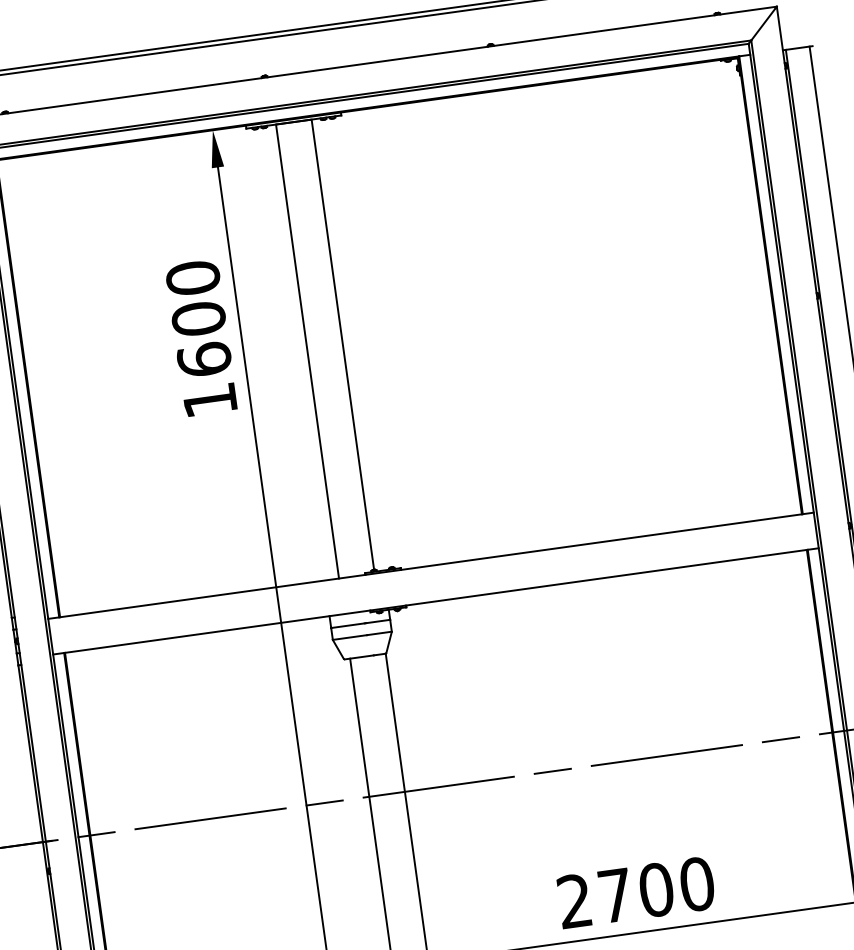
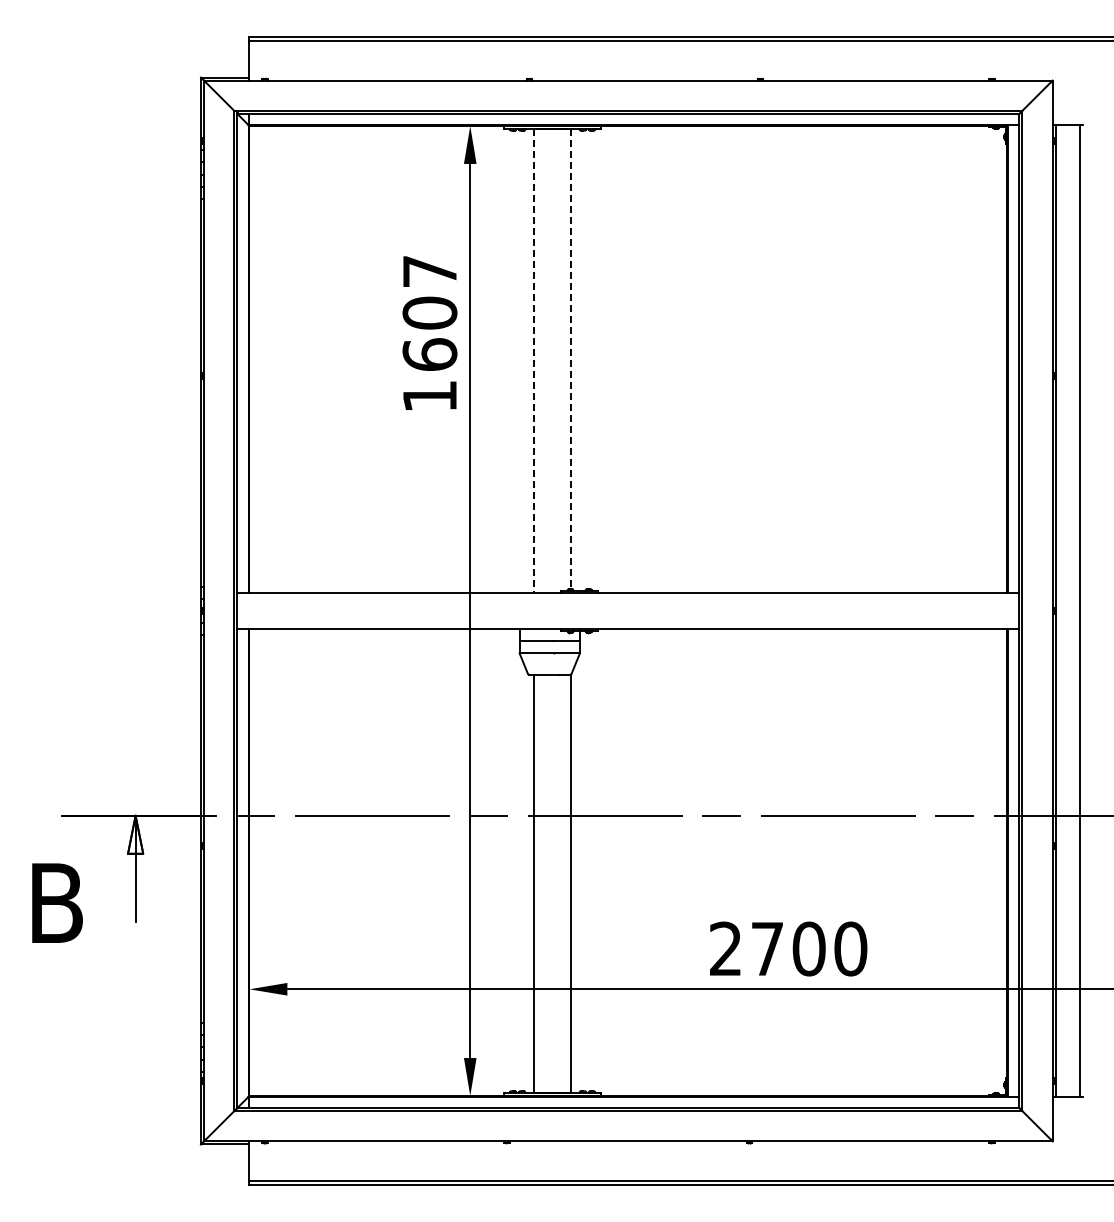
text: (192, 278) -> (429, 271), 1600 -> 1607
line: (342, 345) -> (570, 359), solid -> dashed
line: (307, 351) -> (534, 360), solid -> dashed

